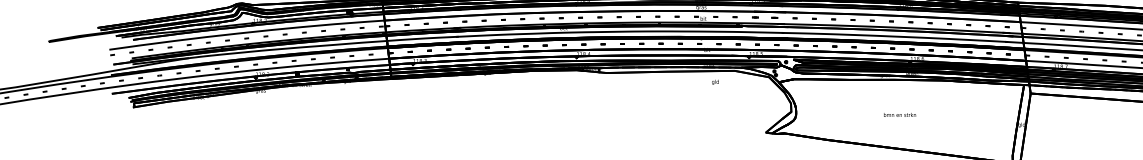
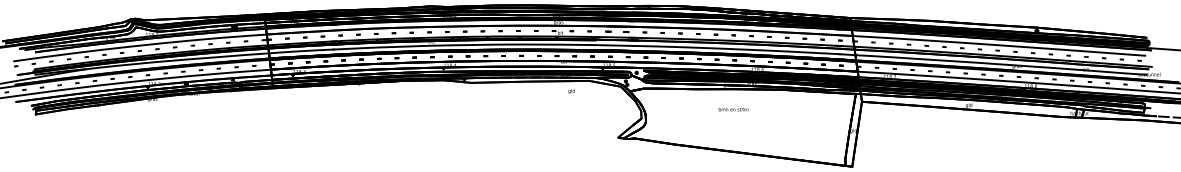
text: (899, 114) -> (733, 109), moved

